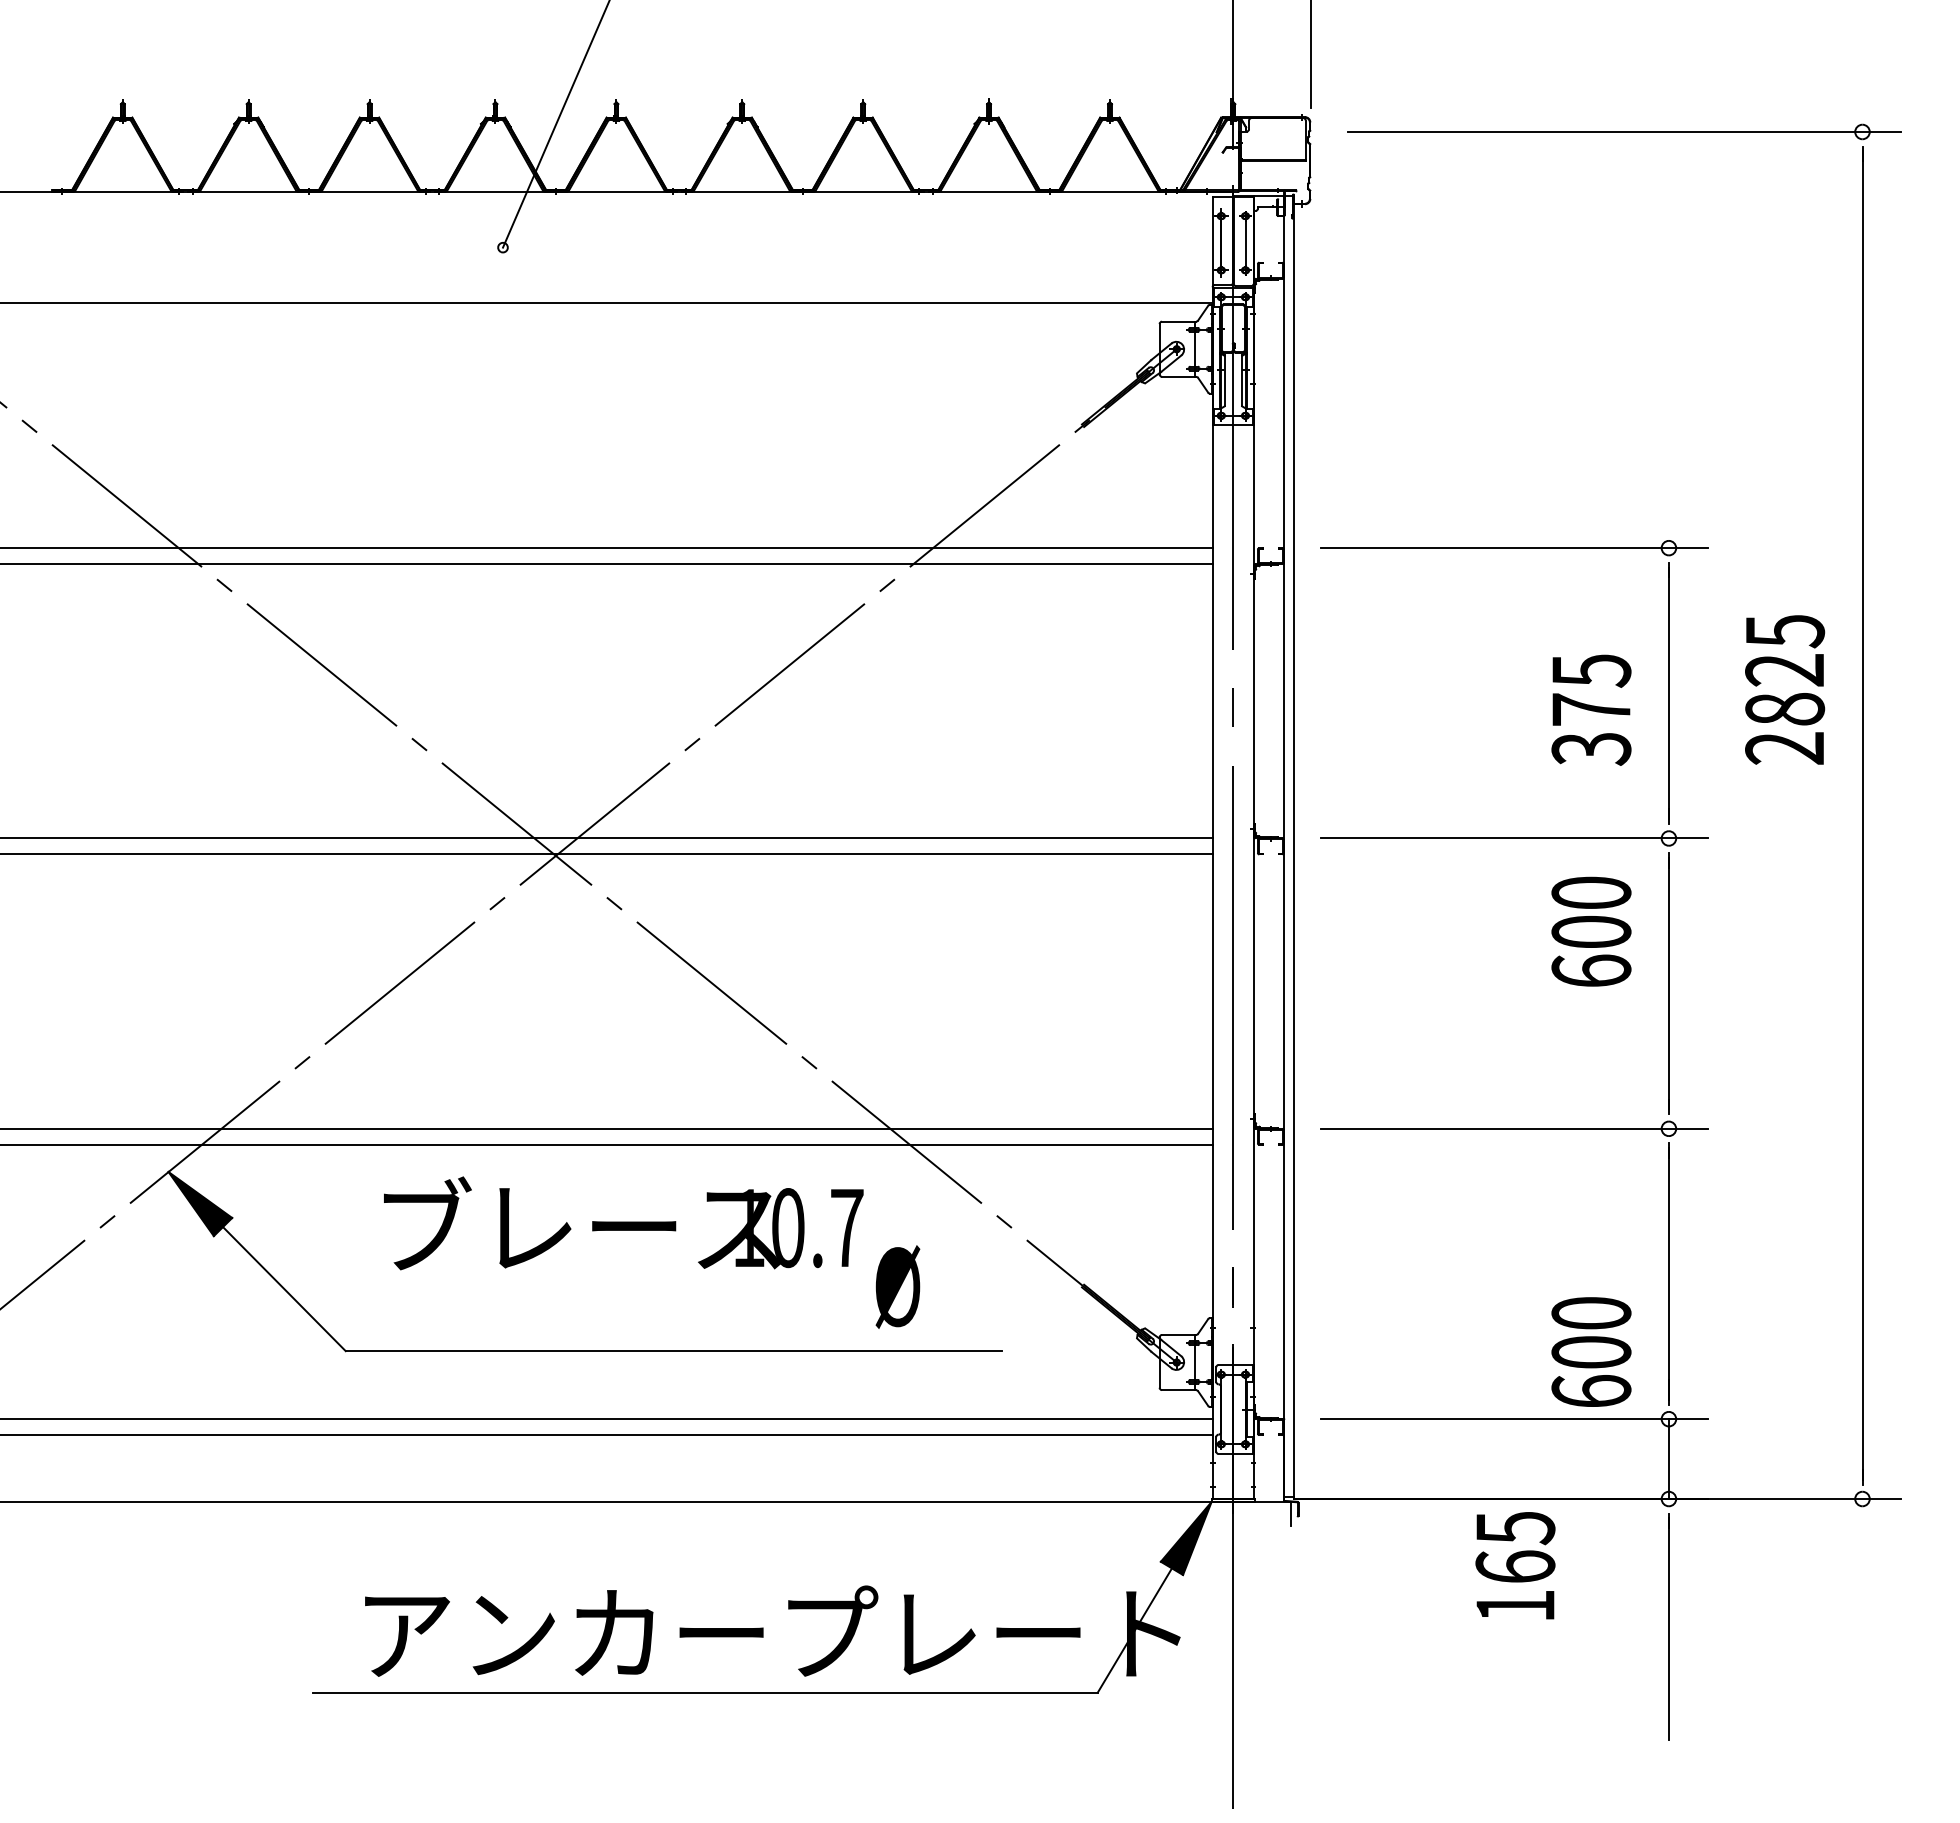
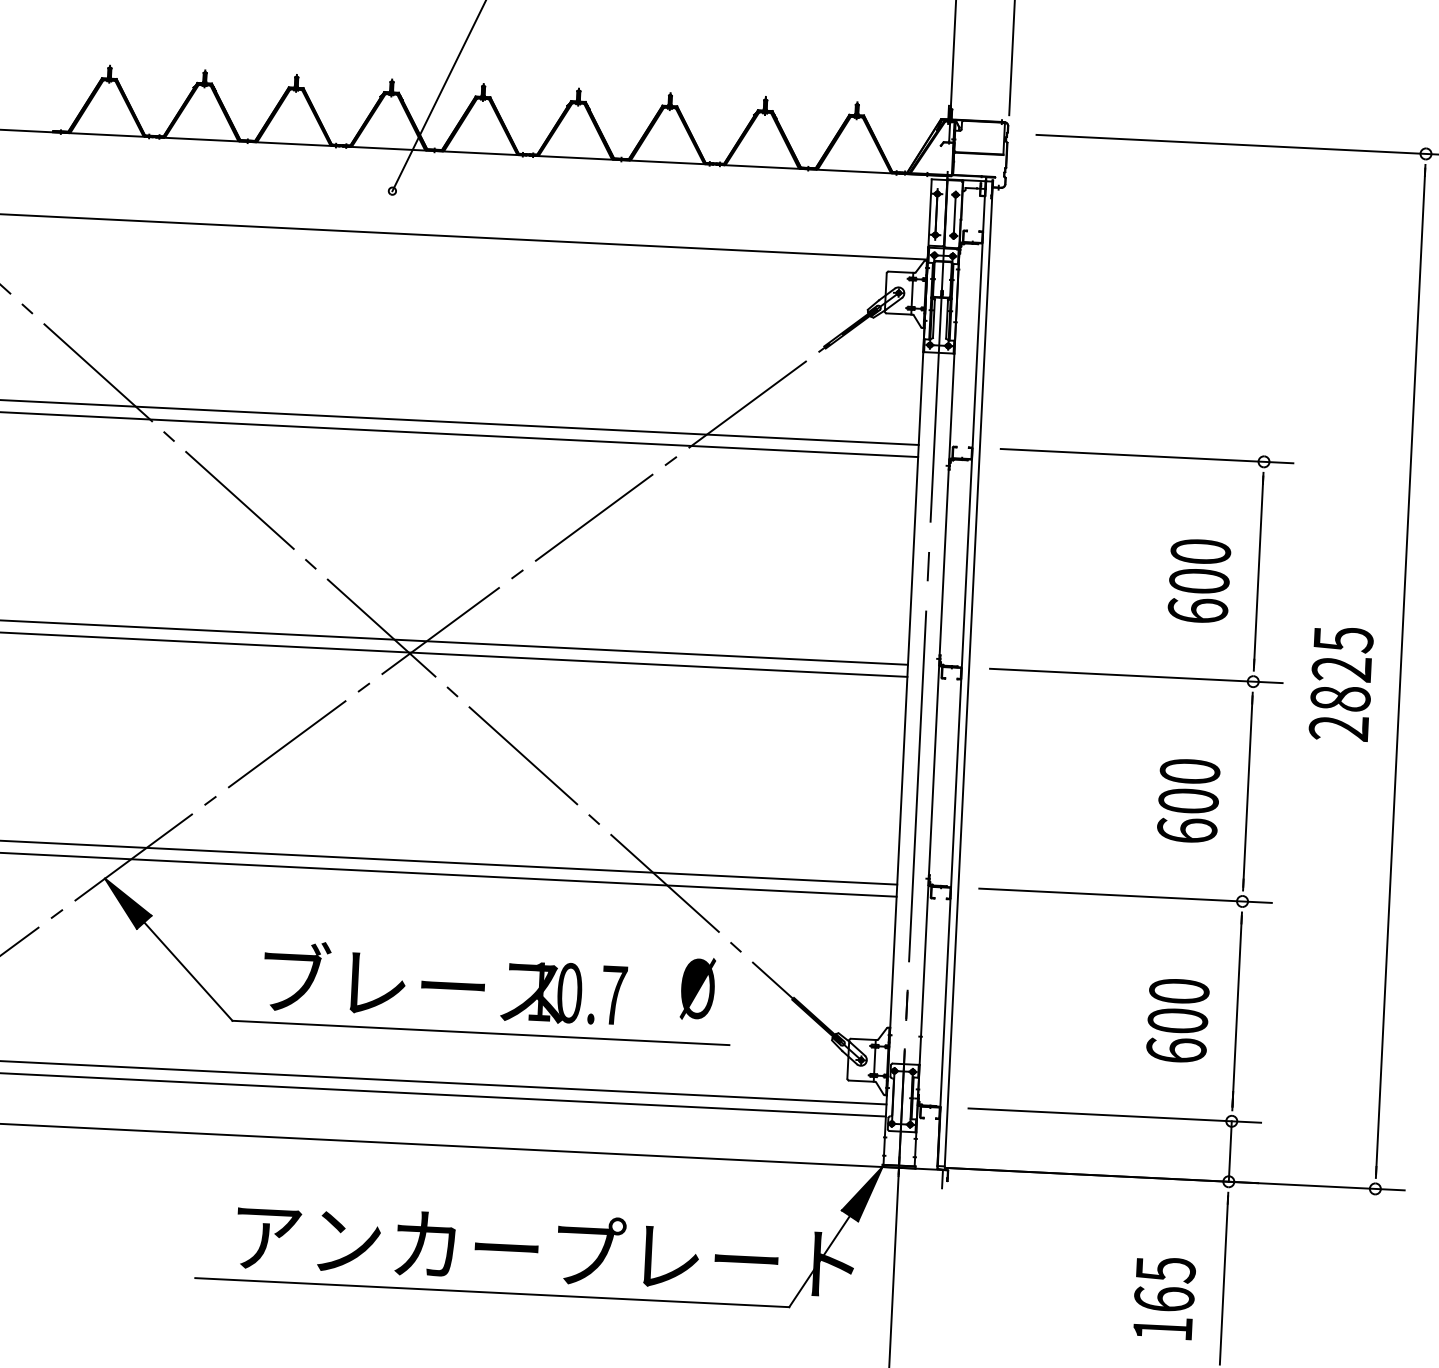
text: (1785, 689) -> (1341, 683), moved
text: (1591, 709) -> (1199, 581), 375 -> 600
text: (1591, 931) -> (1188, 800), moved
text: (623, 1223) -> (445, 983), moved
text: (897, 1286) -> (697, 988), moved
text: (1591, 1351) -> (1177, 1020), moved
text: (1515, 1565) -> (1164, 1298), moved

